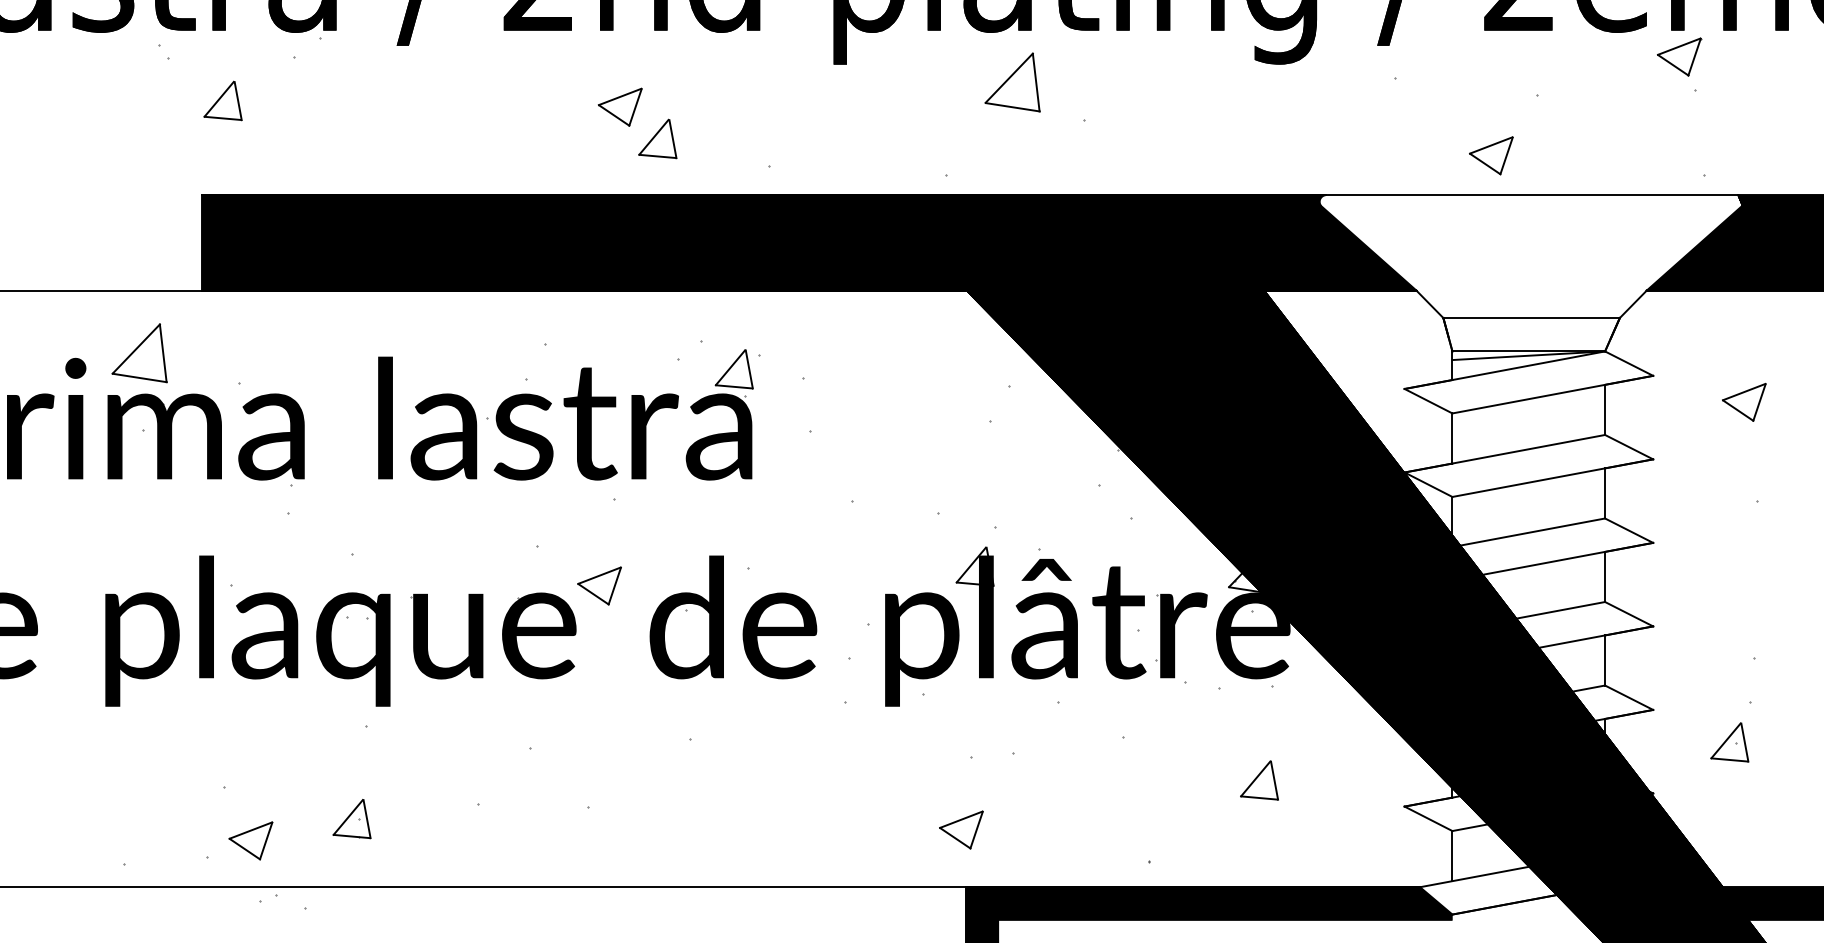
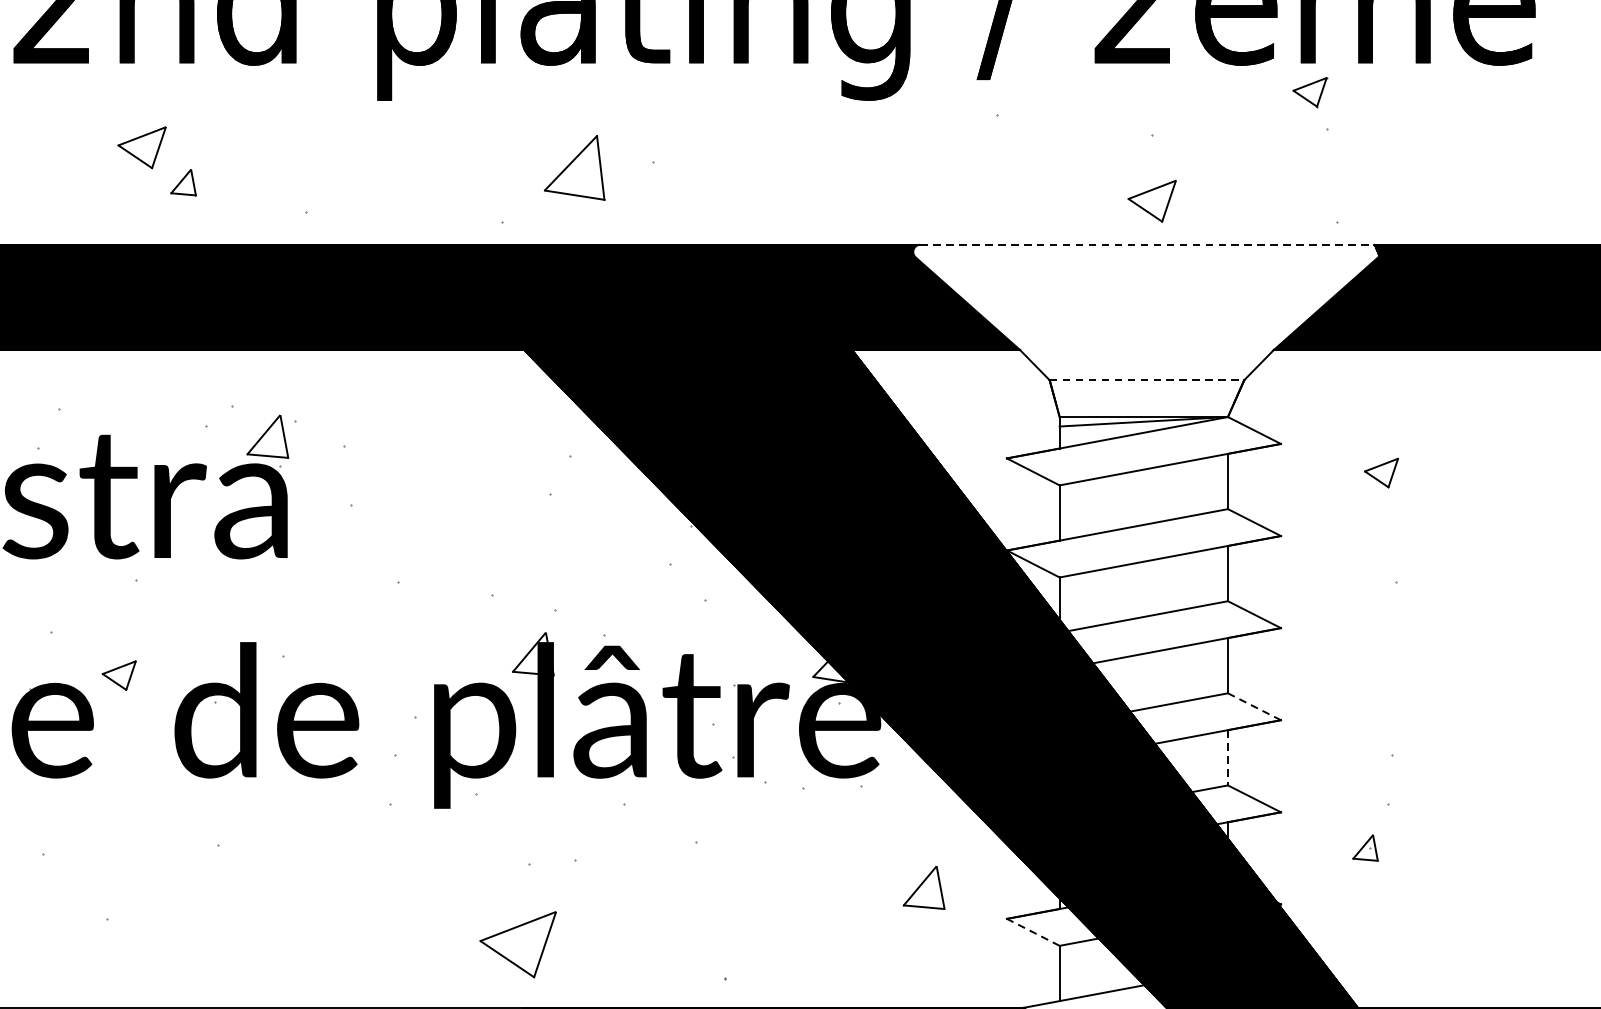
part: (1679, 56) -> (1310, 91), size x0.7
part: (1012, 82) -> (574, 167), moved
part: (657, 138) -> (183, 182), size x0.6
part: (1491, 155) -> (1152, 200), moved
line: (1531, 195) -> (1146, 245), solid -> dashed
line: (1532, 318) -> (1147, 380), solid -> dashed
part: (1744, 401) -> (1381, 472), size x0.7
part: (599, 585) -> (119, 675), size x0.7
line: (1629, 614) -> (1254, 707), solid -> dashed
line: (1605, 660) -> (1228, 757), solid -> dashed
part: (1729, 742) -> (1365, 848), size x0.6
part: (1259, 780) -> (924, 887), moved
line: (1428, 818) -> (1033, 932), solid -> dashed
part: (961, 829) -> (518, 944), size x1.6

